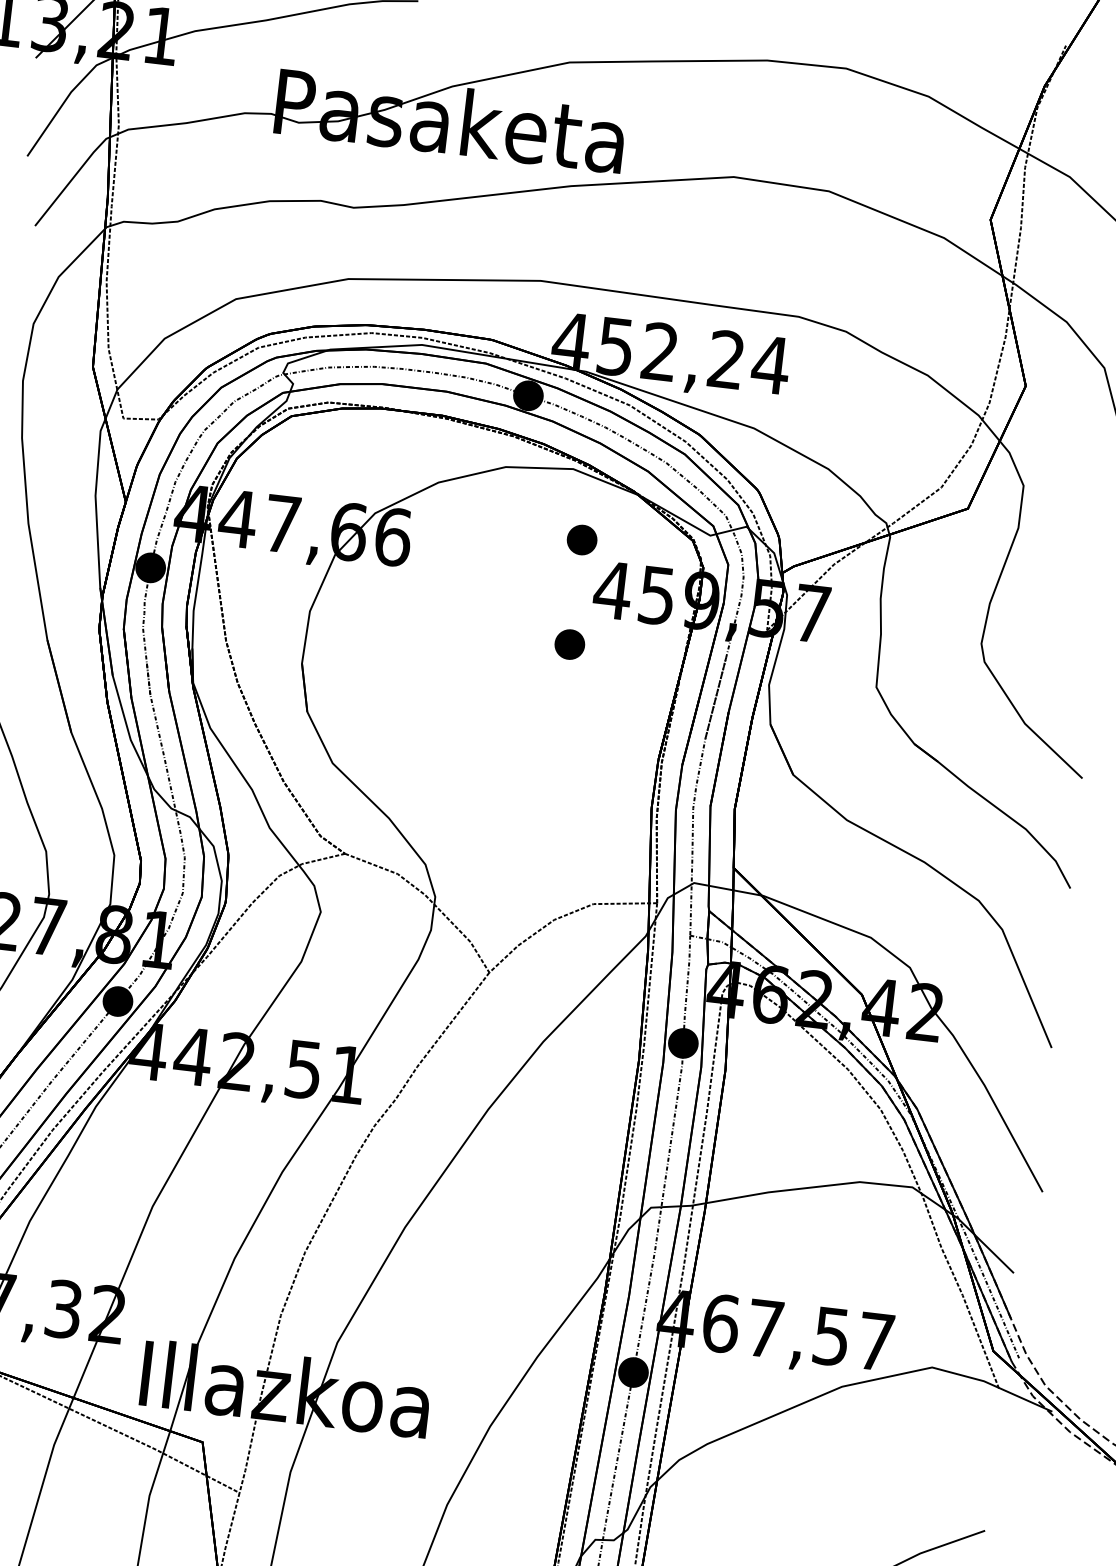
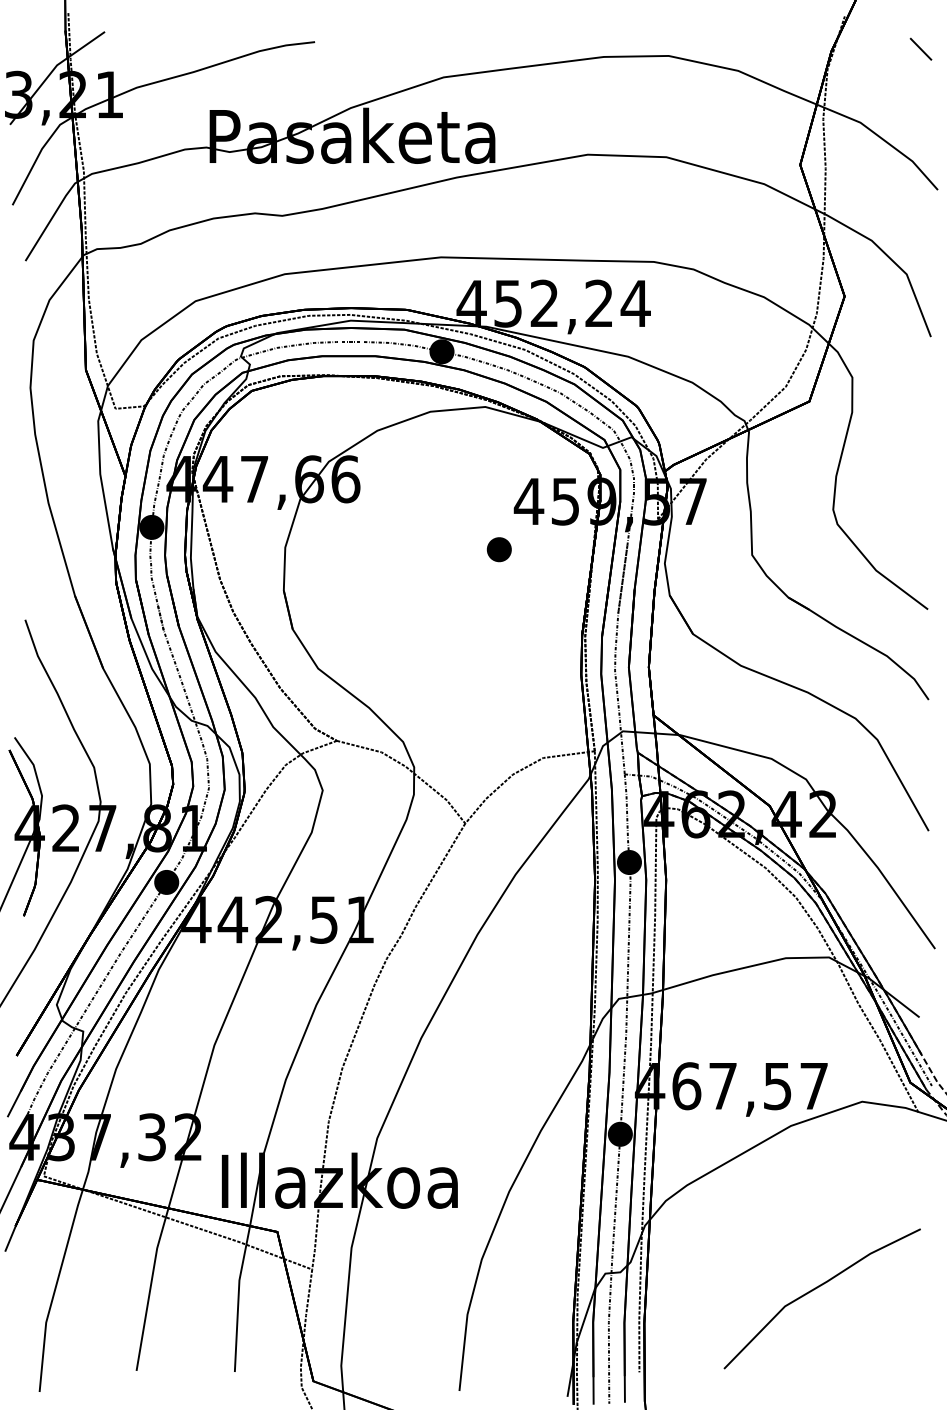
part: (581, 539) -> (498, 463), removed

